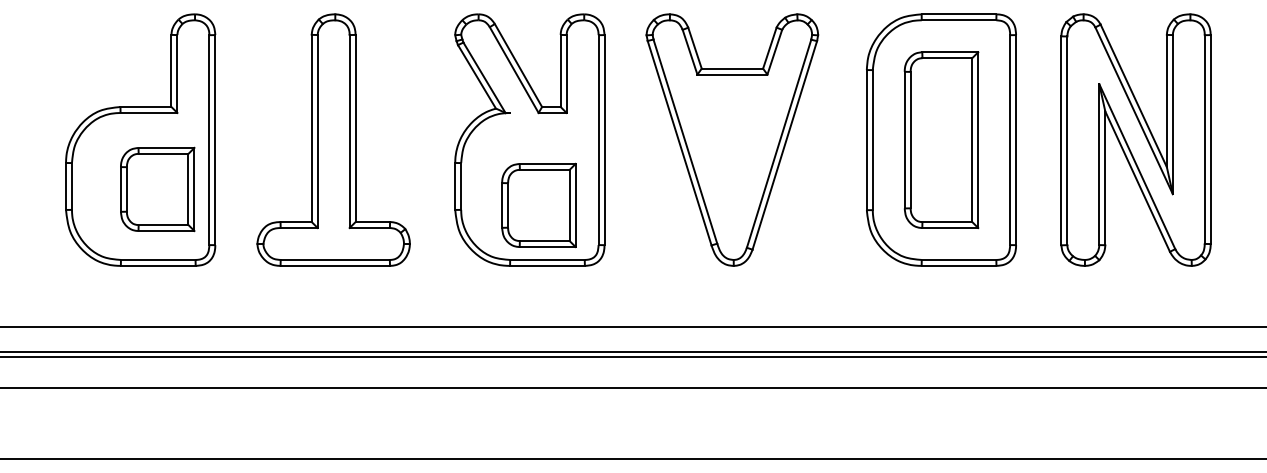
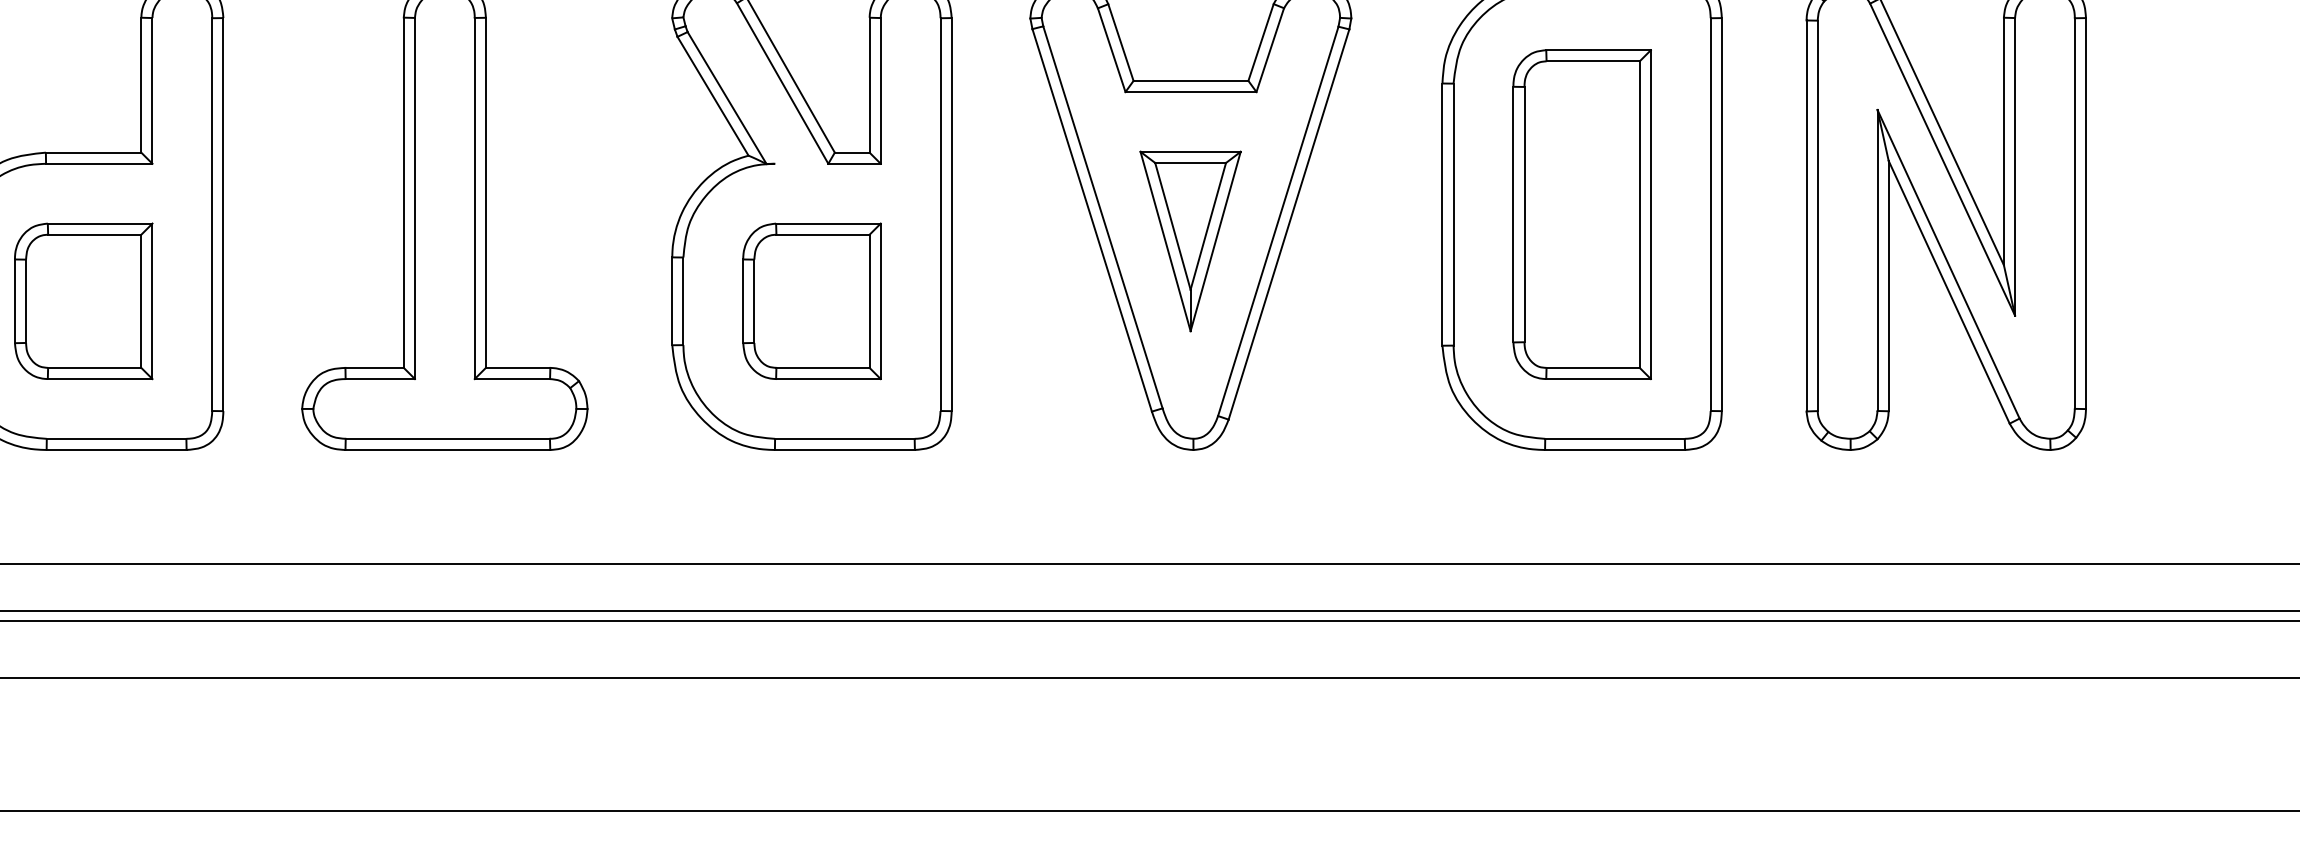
part: (732, 154) -> (1191, 241), added
part: (157, 189) -> (83, 301), moved
part: (538, 205) -> (811, 301), moved

